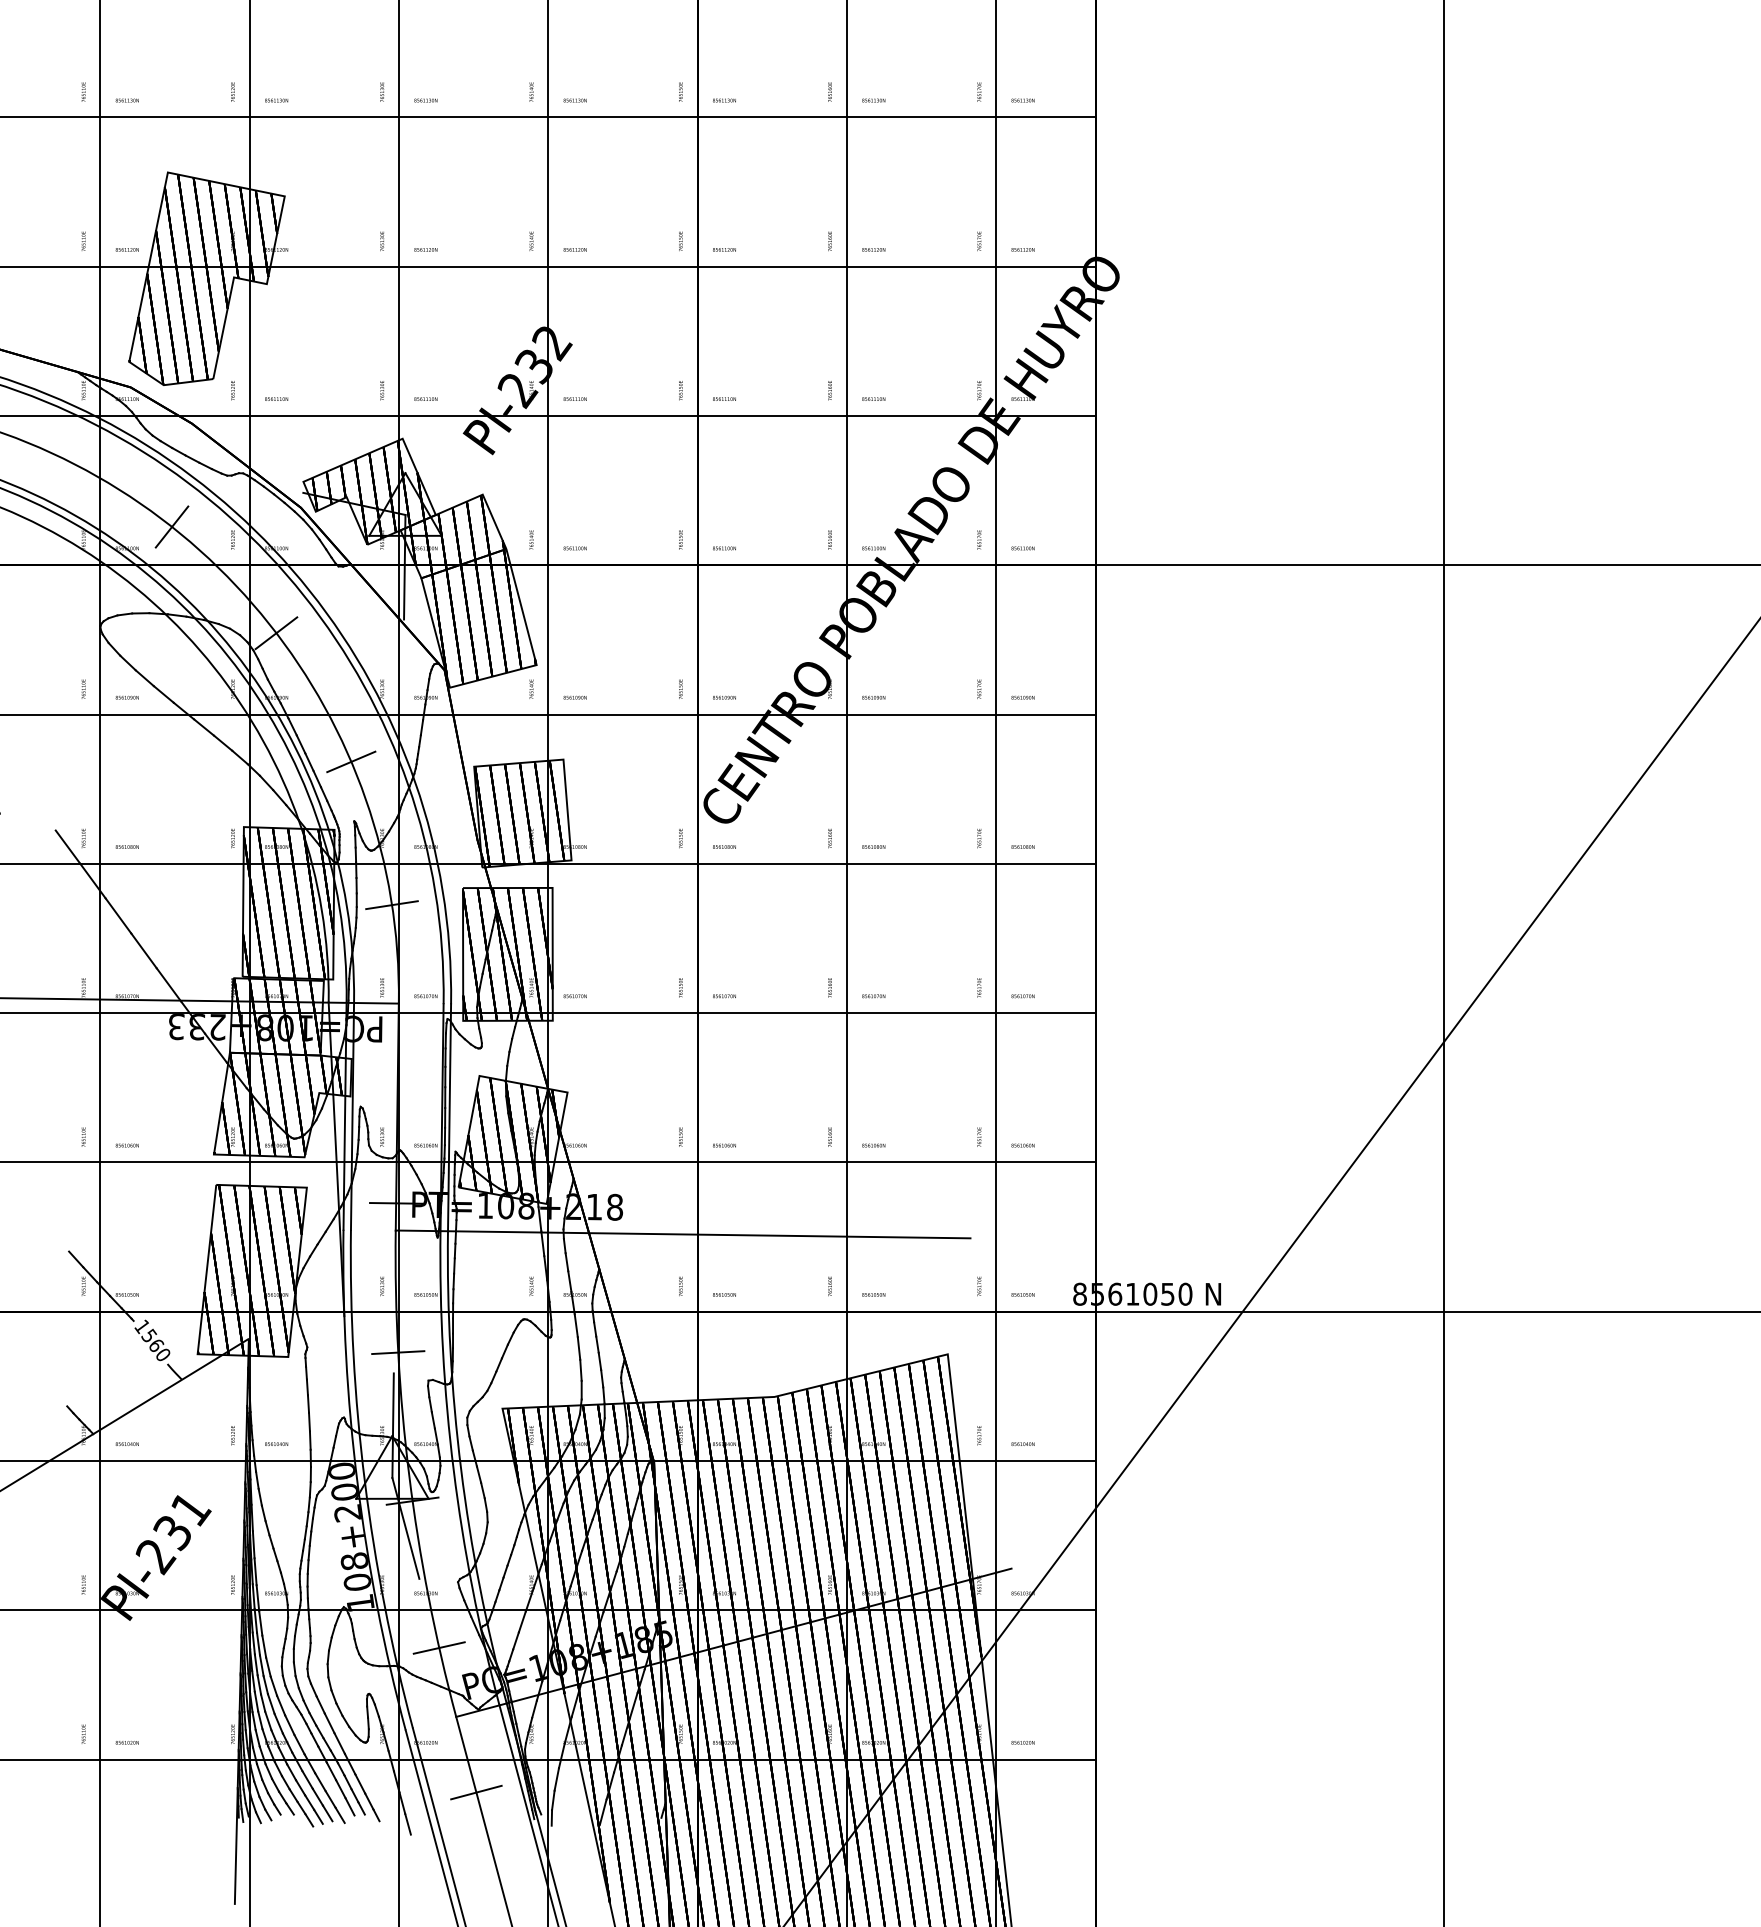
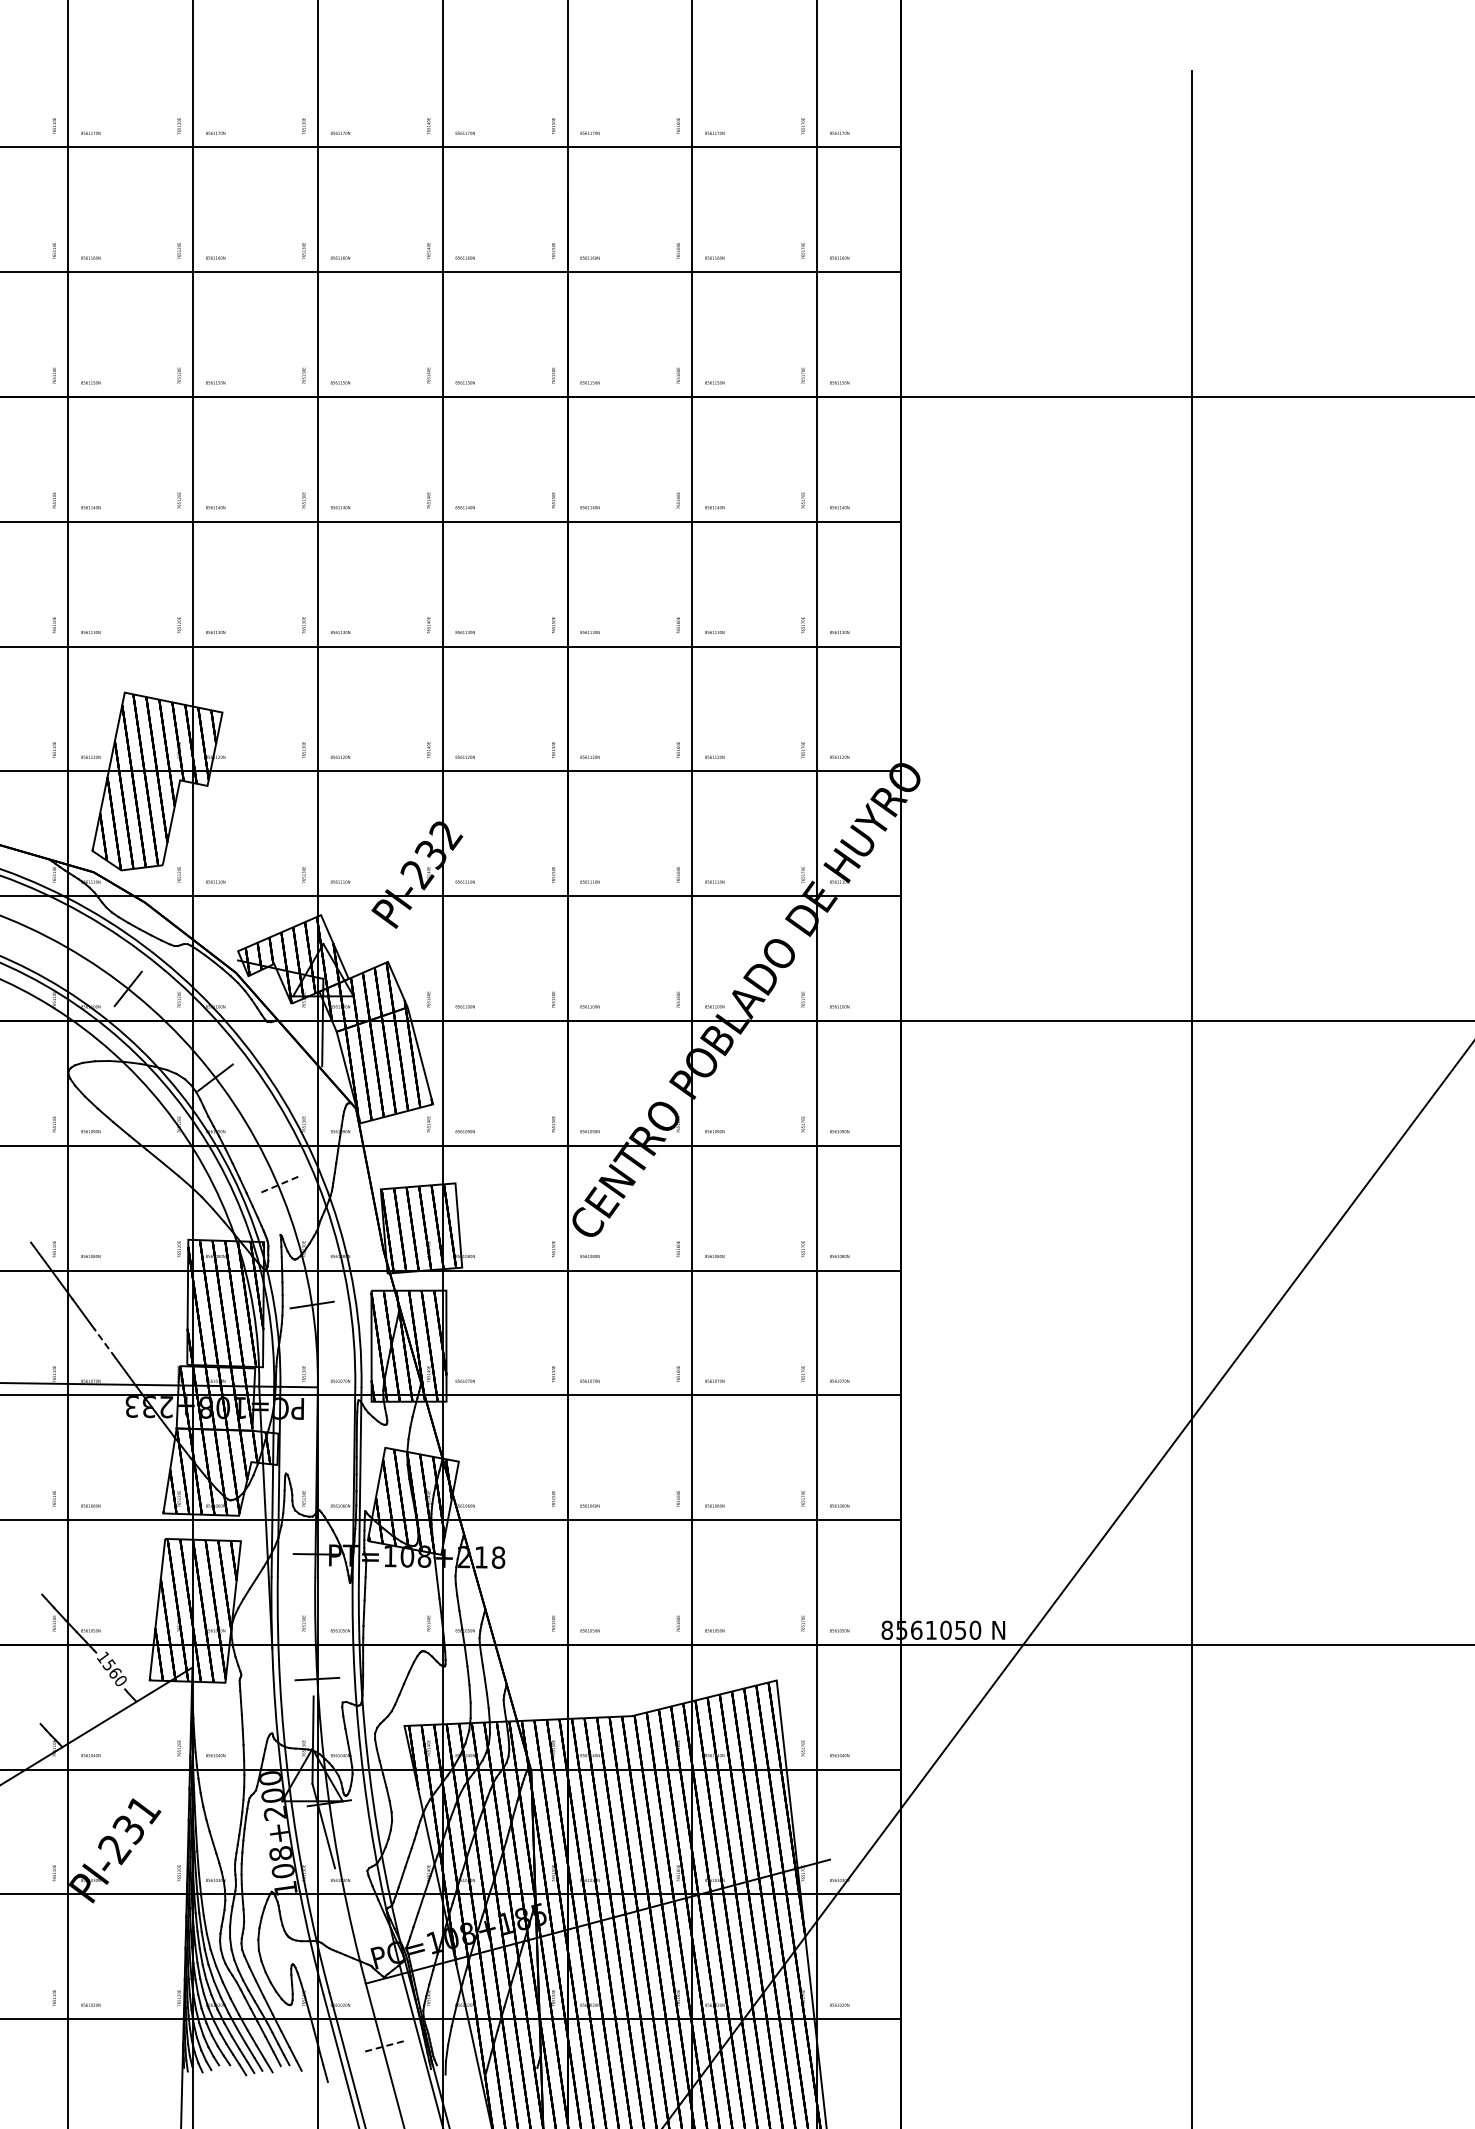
line: (351, 762) -> (278, 1185), solid -> dashed
line: (143, 949) -> (104, 1342), solid -> dashed
line: (683, 1234) -> (555, 1580), removed
line: (439, 1647) -> (351, 1925), removed
line: (476, 1792) -> (382, 2046), solid -> dashed

